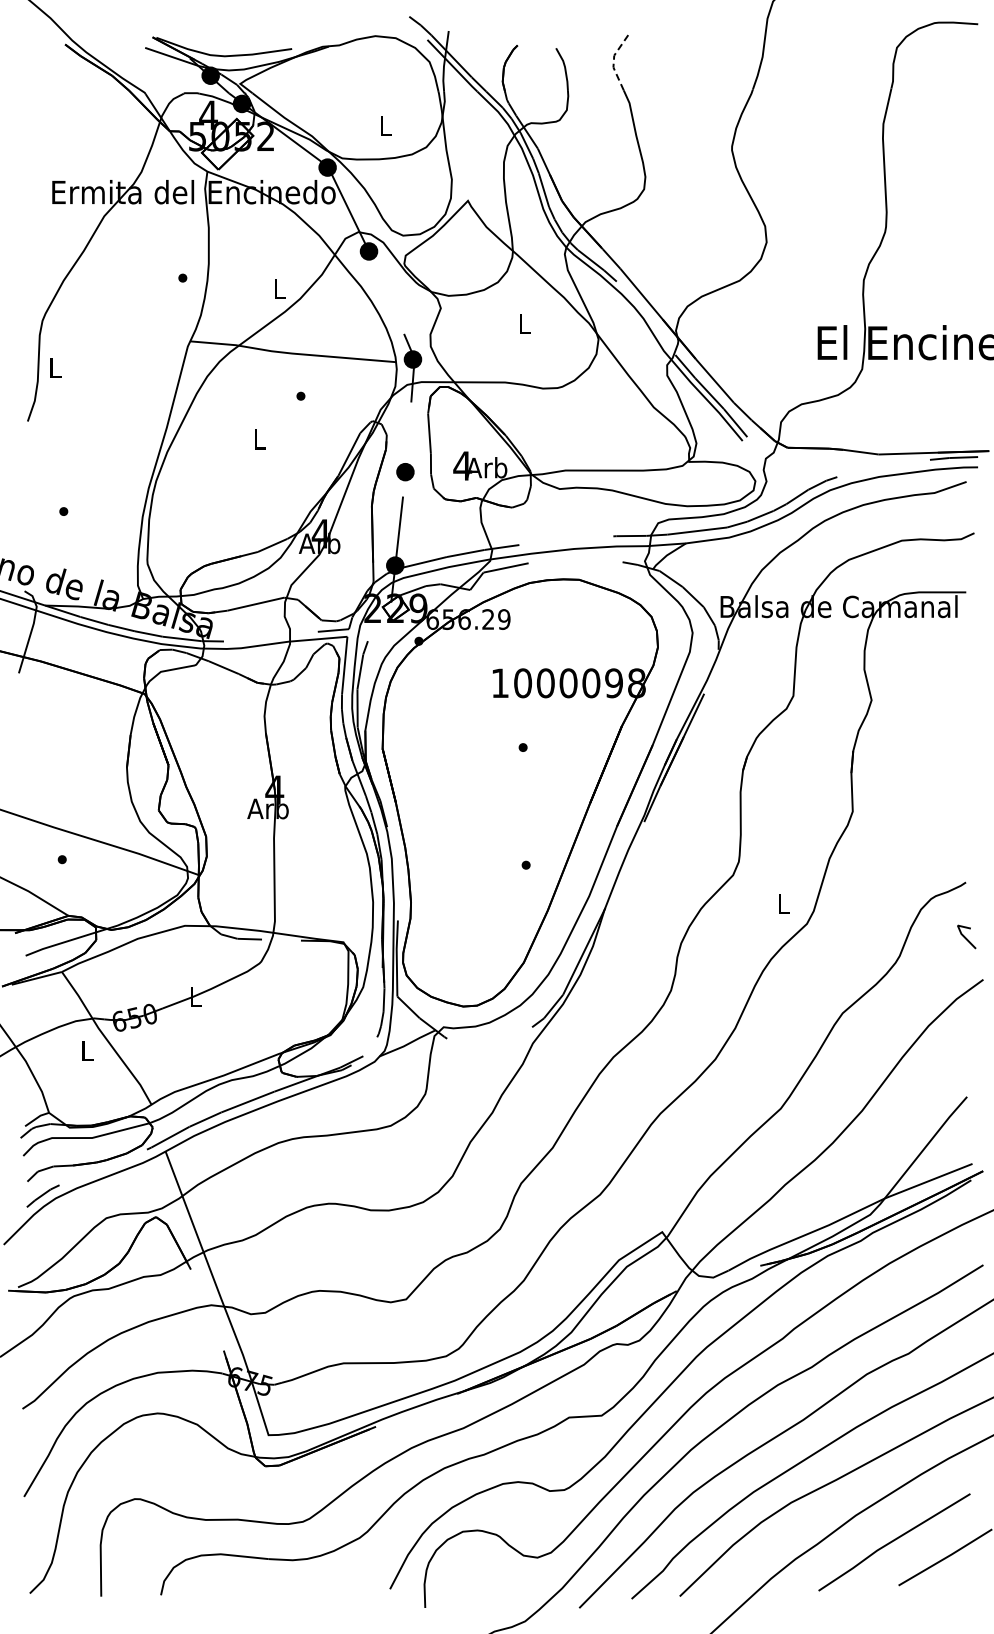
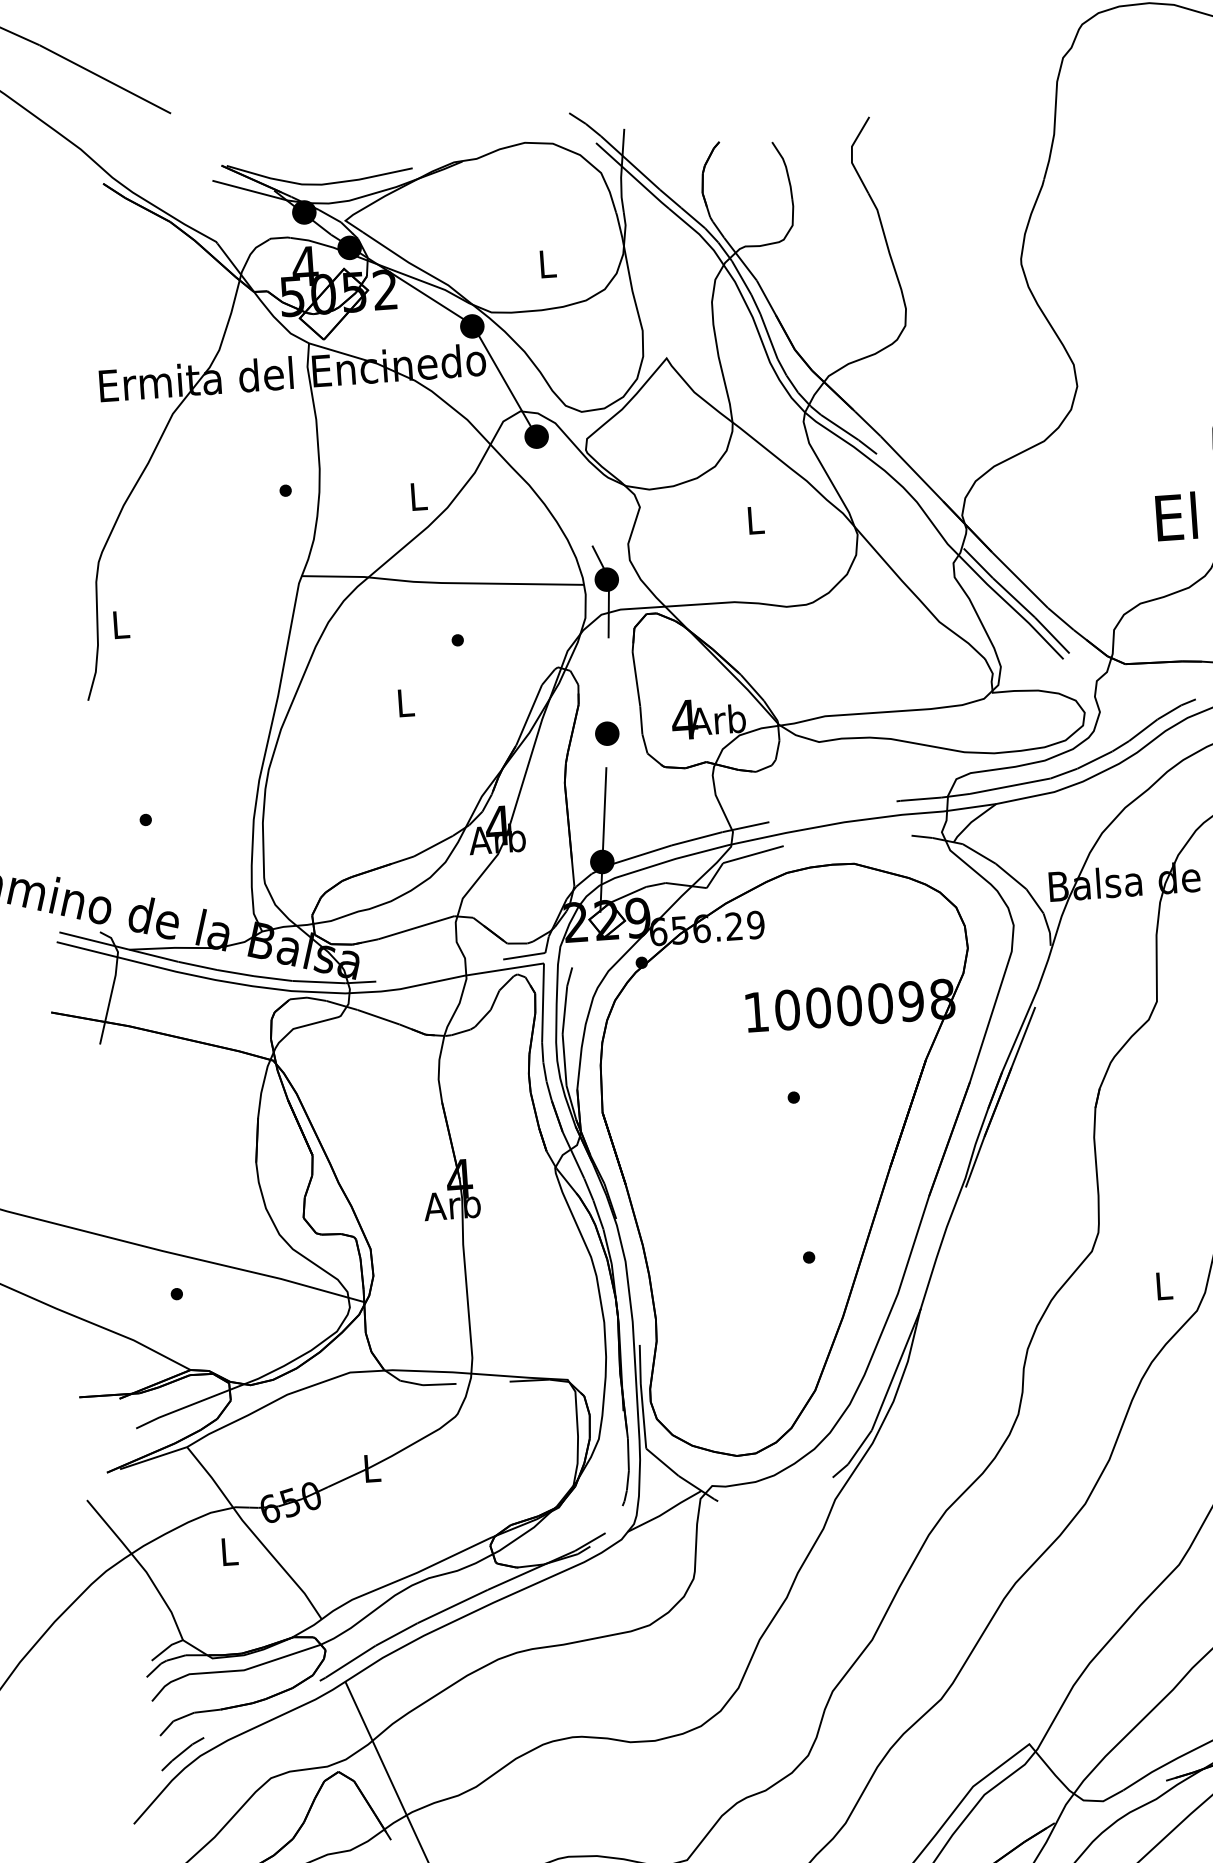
line: (613, 61) -> (851, 154), dashed -> solid

